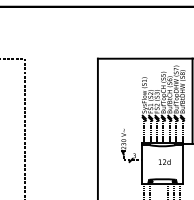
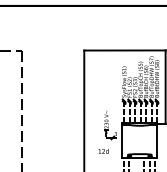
text: (164, 162) -> (103, 151), moved

